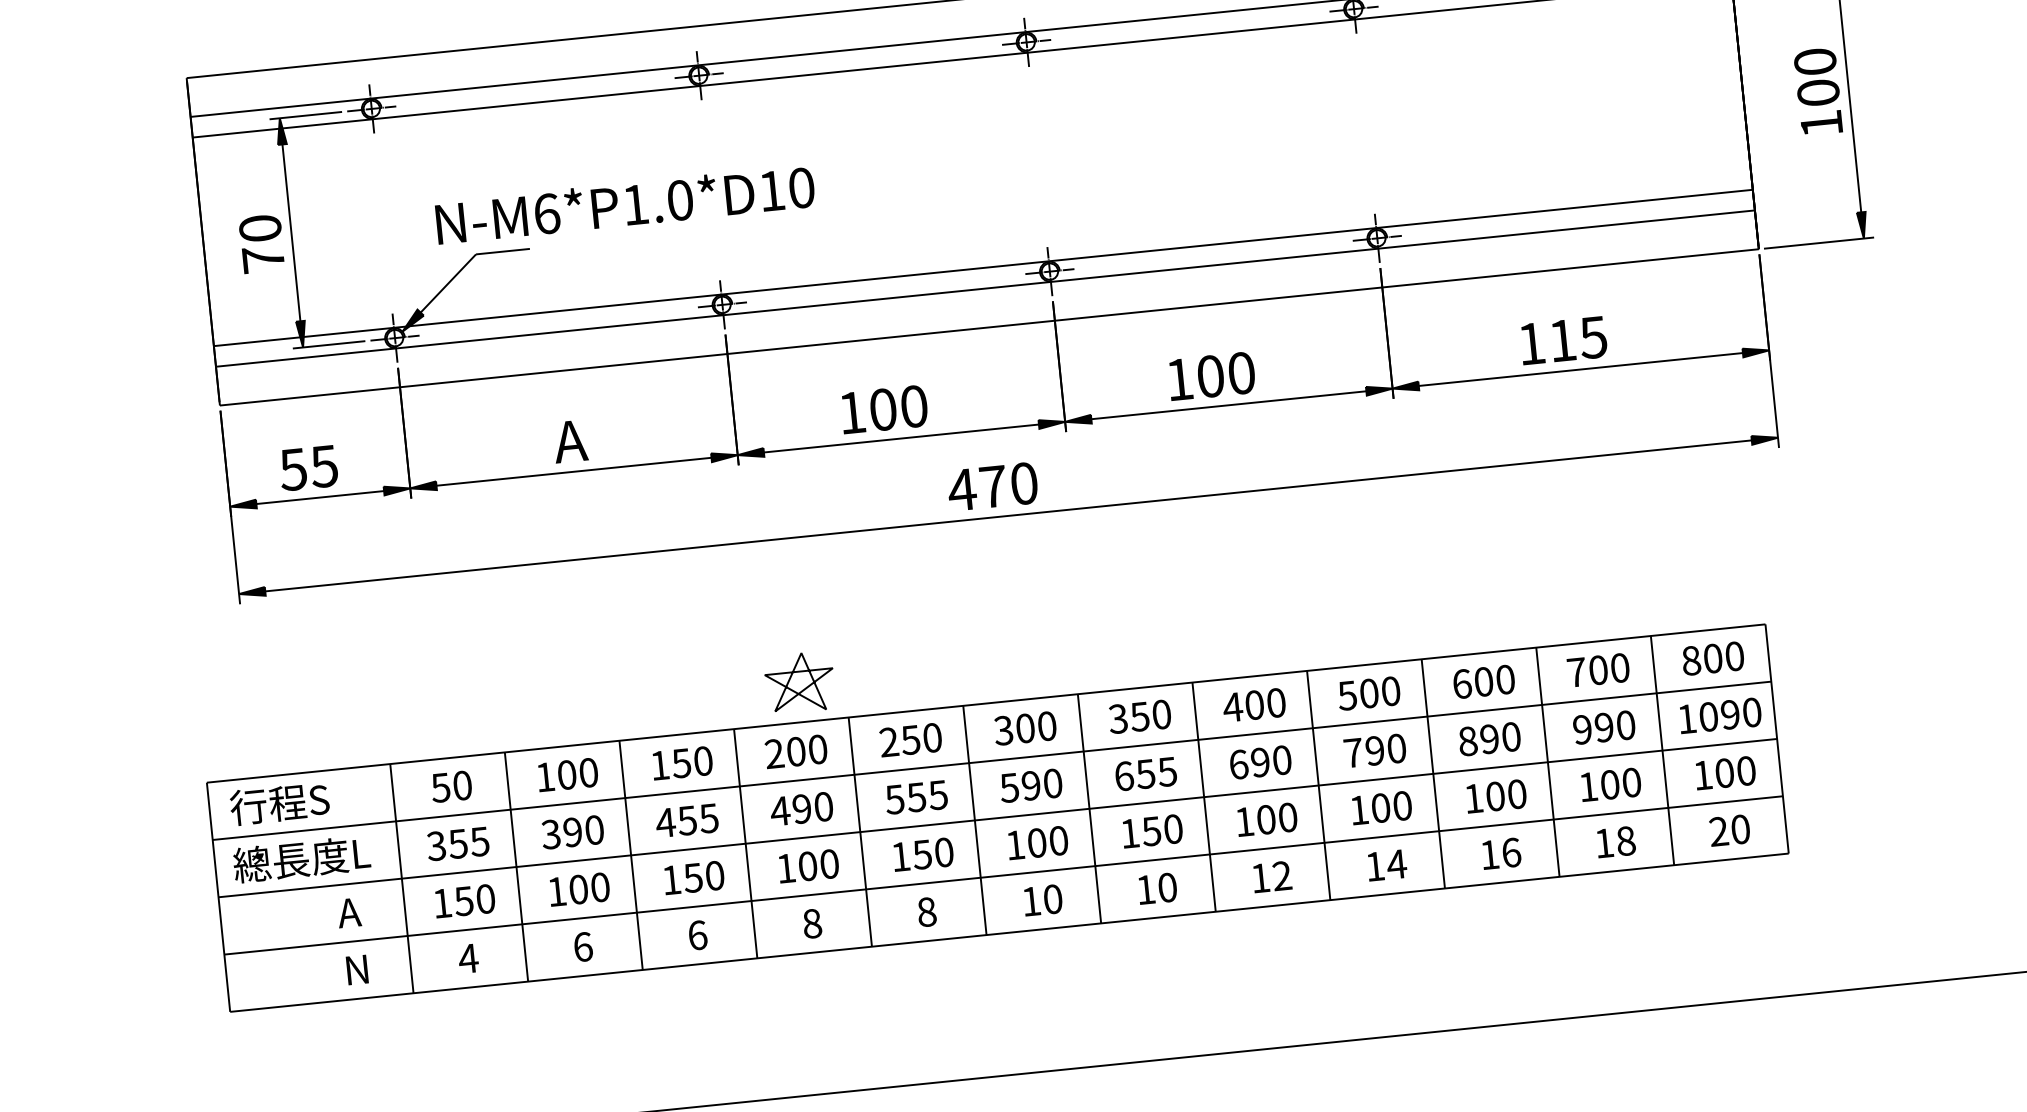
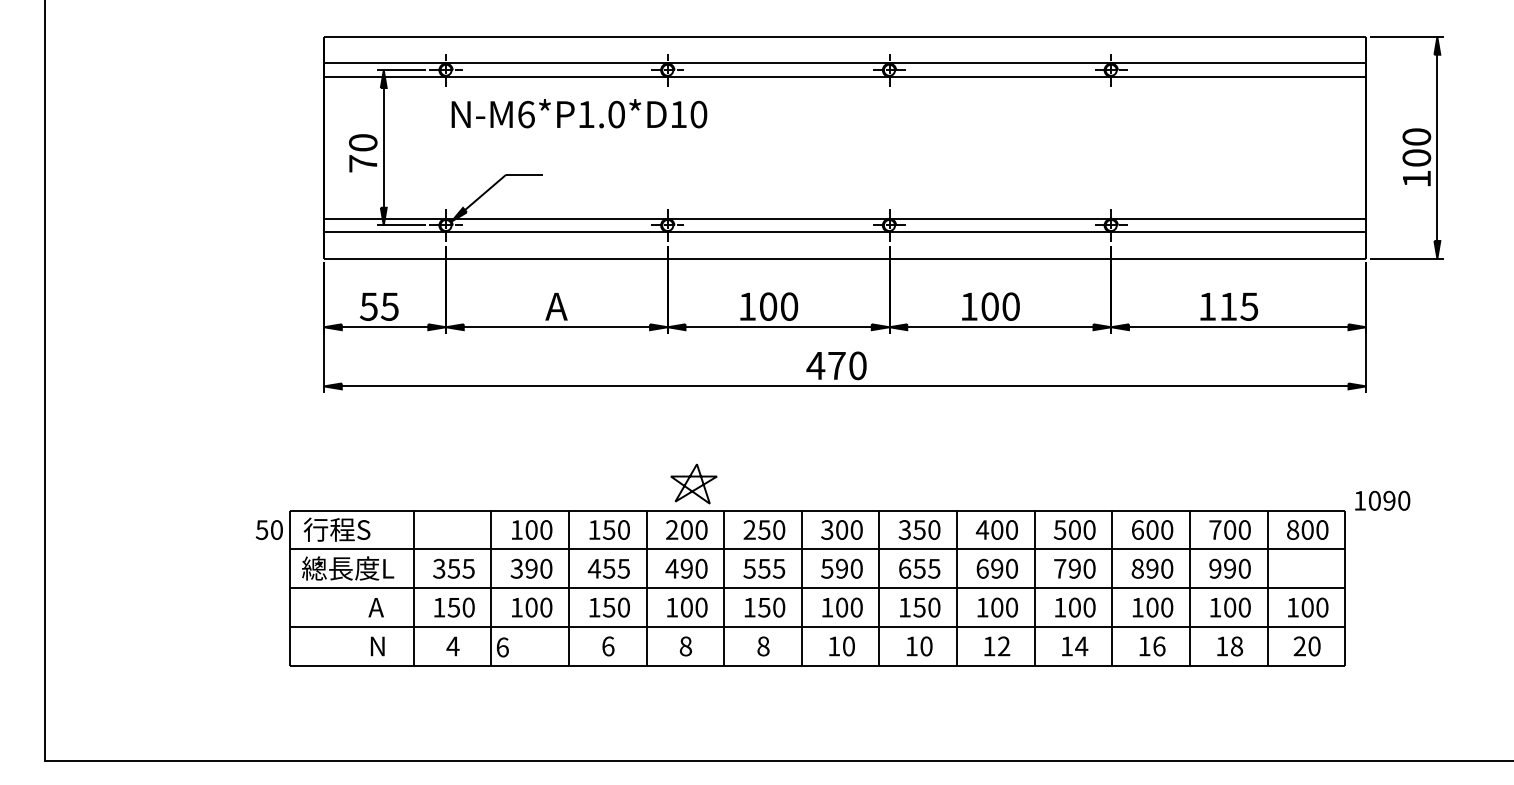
text: (625, 204) -> (579, 113), moved
text: (1720, 715) -> (1382, 500), moved
text: (450, 786) -> (268, 529), moved
text: (582, 947) -> (502, 647), moved

